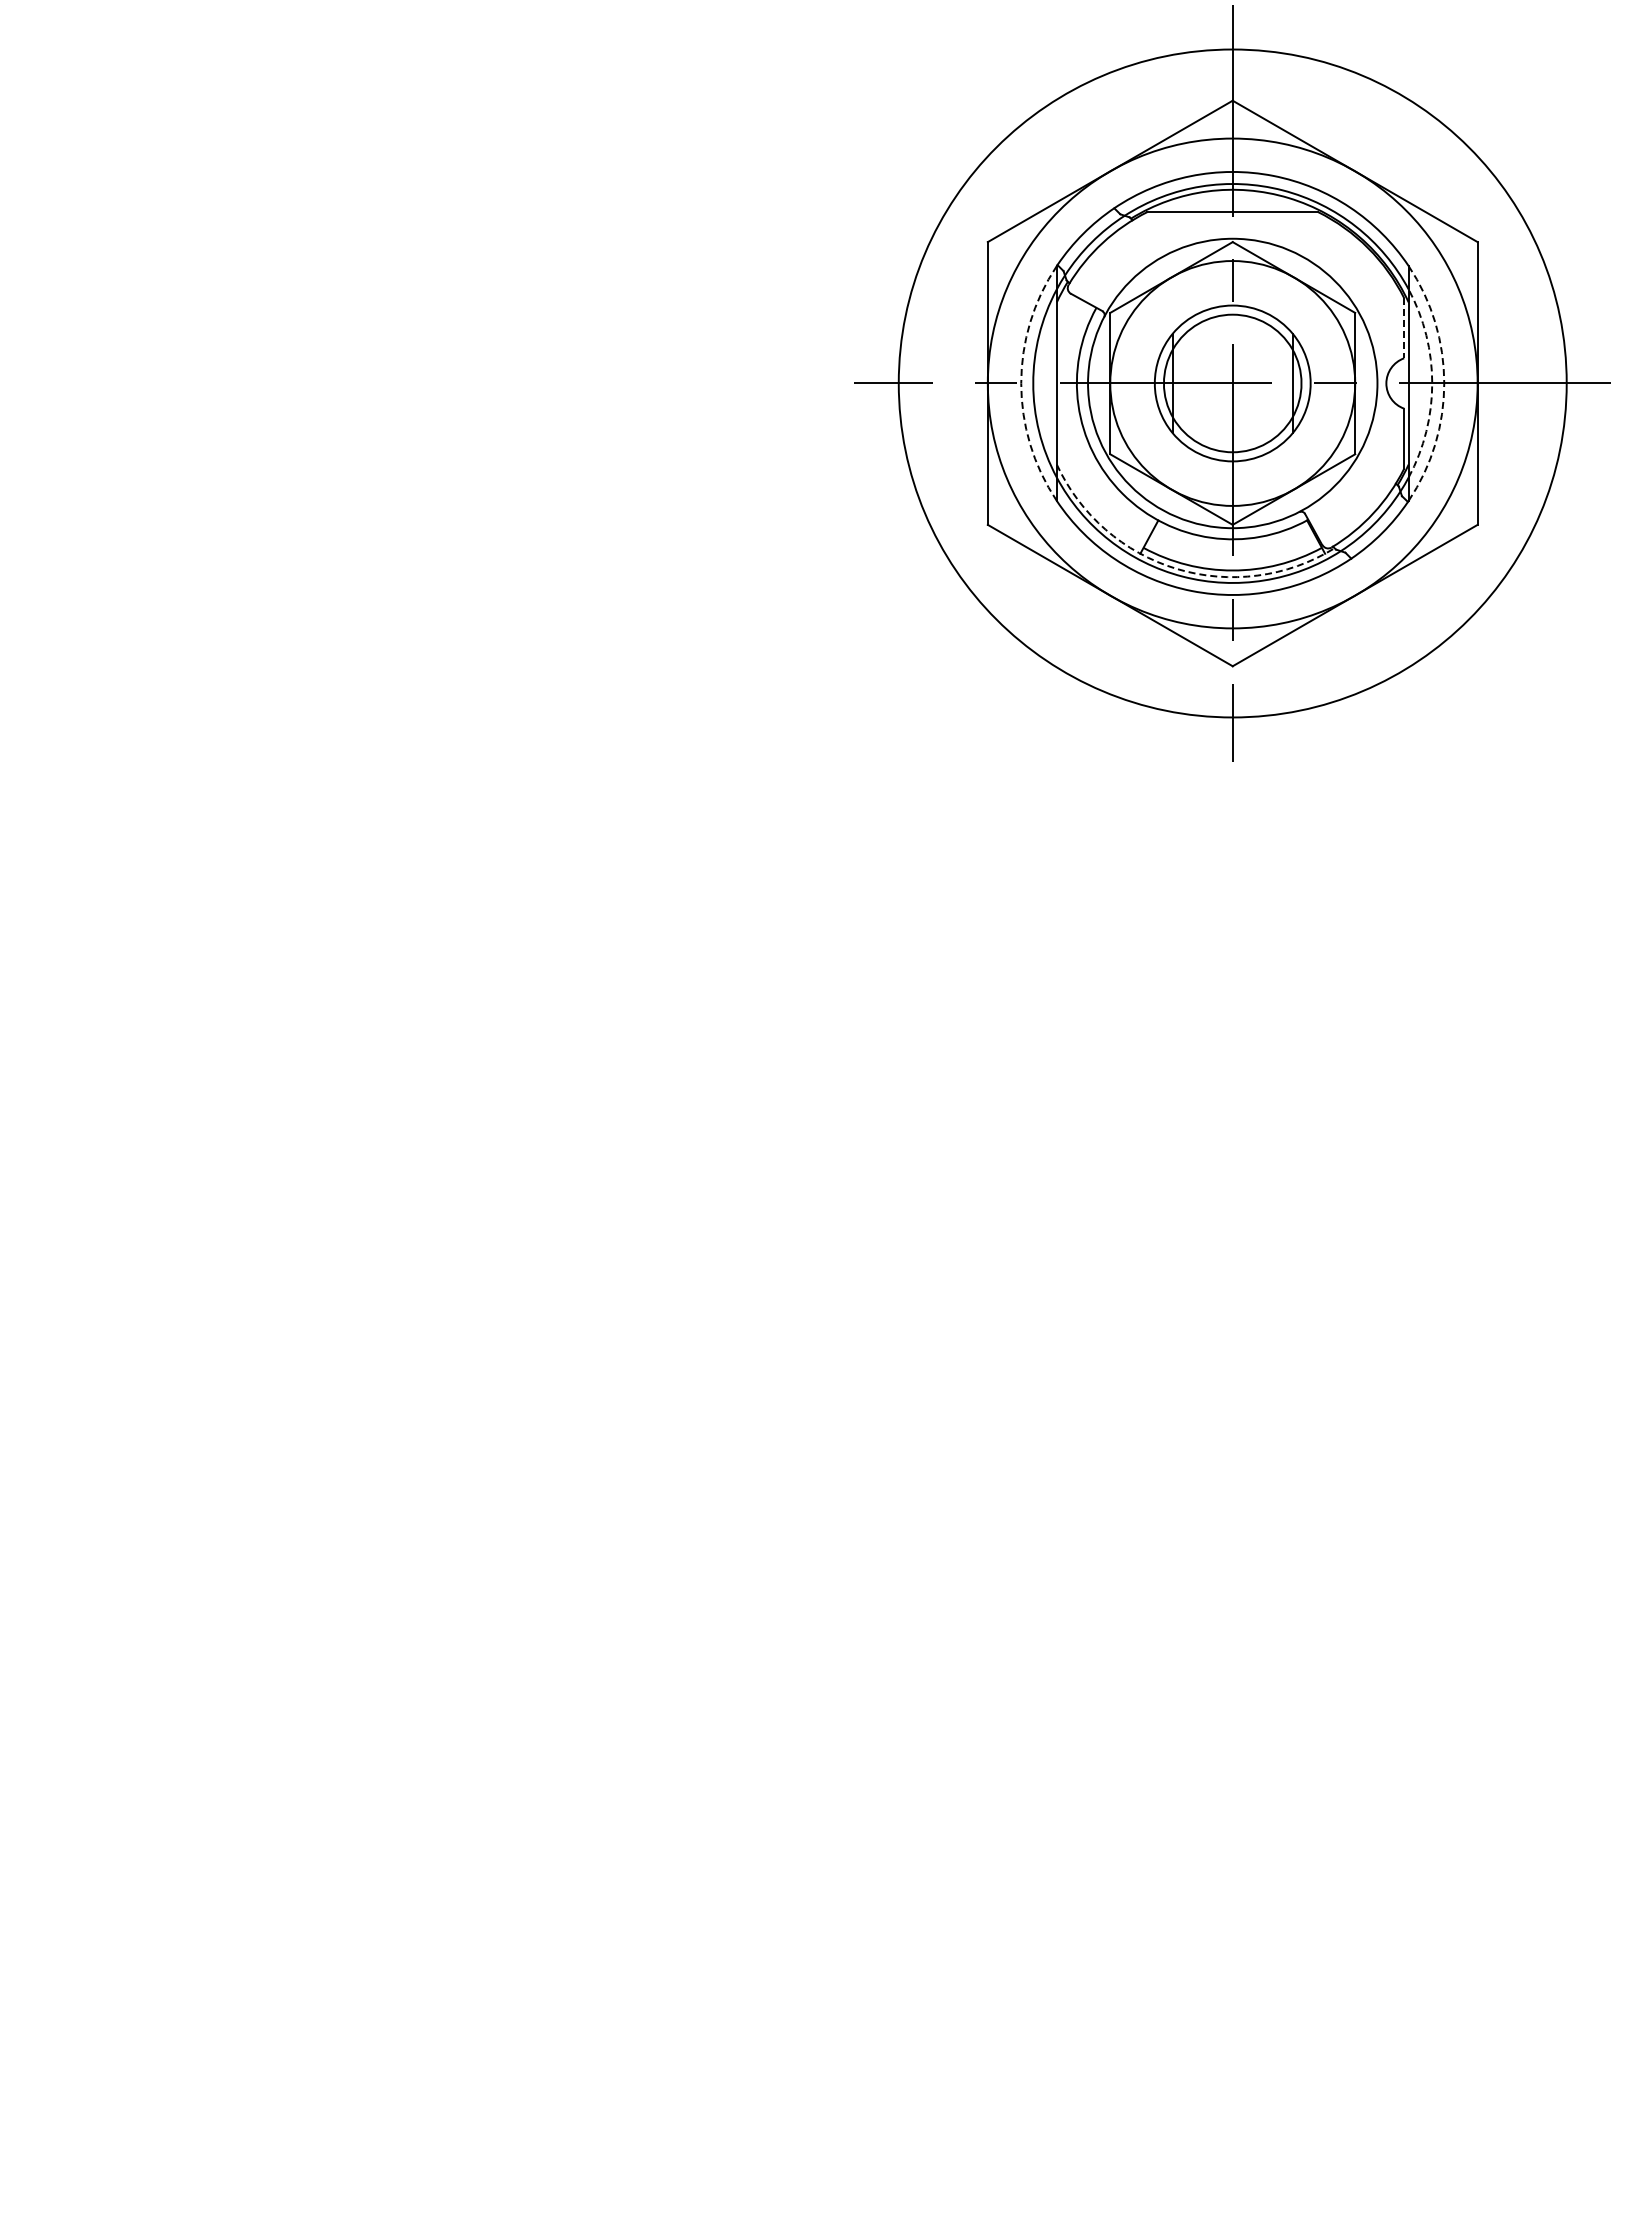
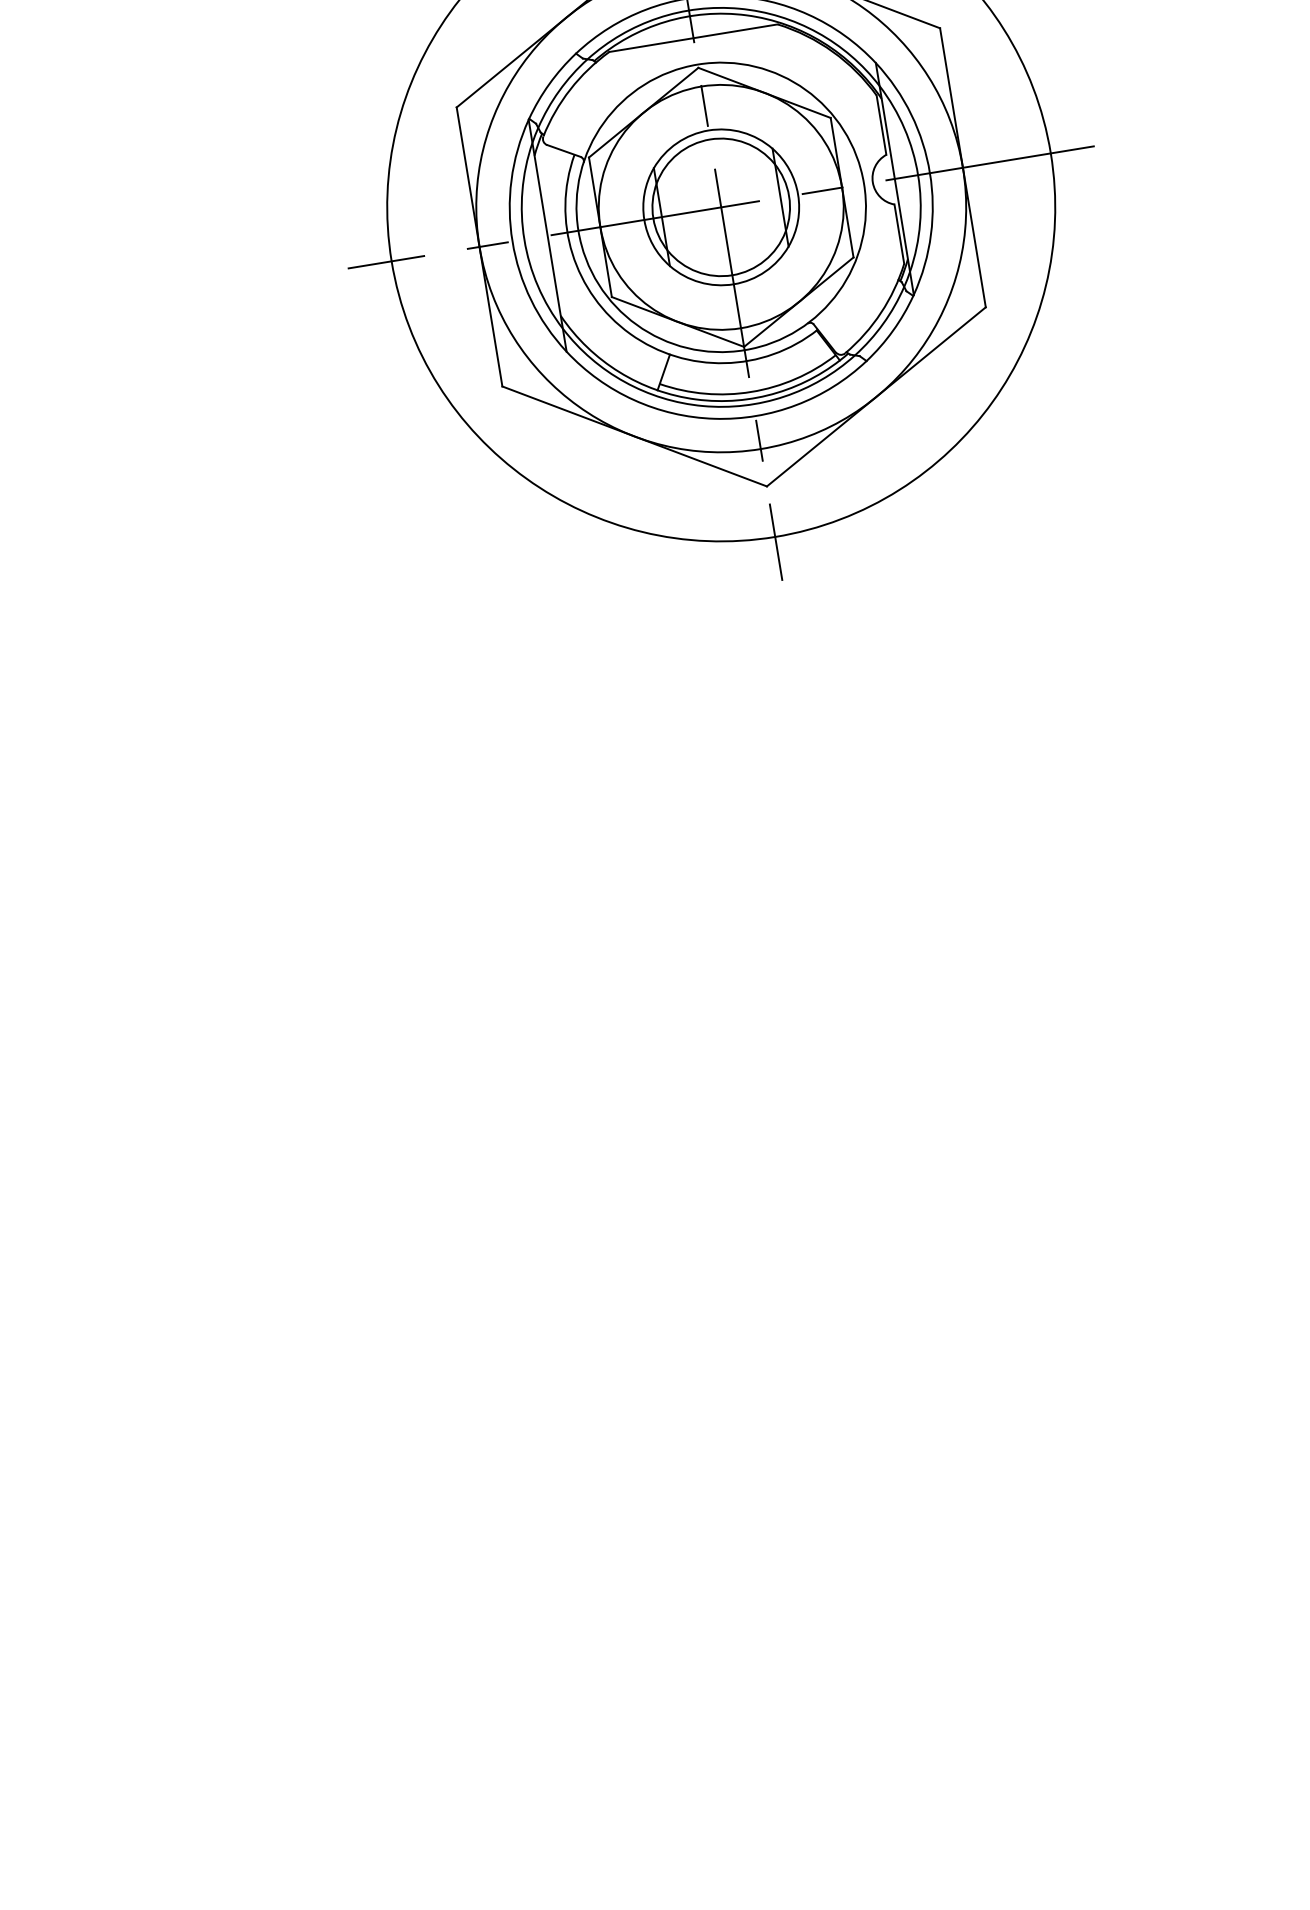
line: (1404, 328) -> (881, 125), dashed -> solid
arc: (1021, 383) -> (512, 241), dashed -> solid
arc: (1432, 383) -> (918, 175), dashed -> solid
arc: (1444, 383) -> (930, 173), dashed -> solid
arc: (1176, 568) -> (695, 399), dashed -> solid

